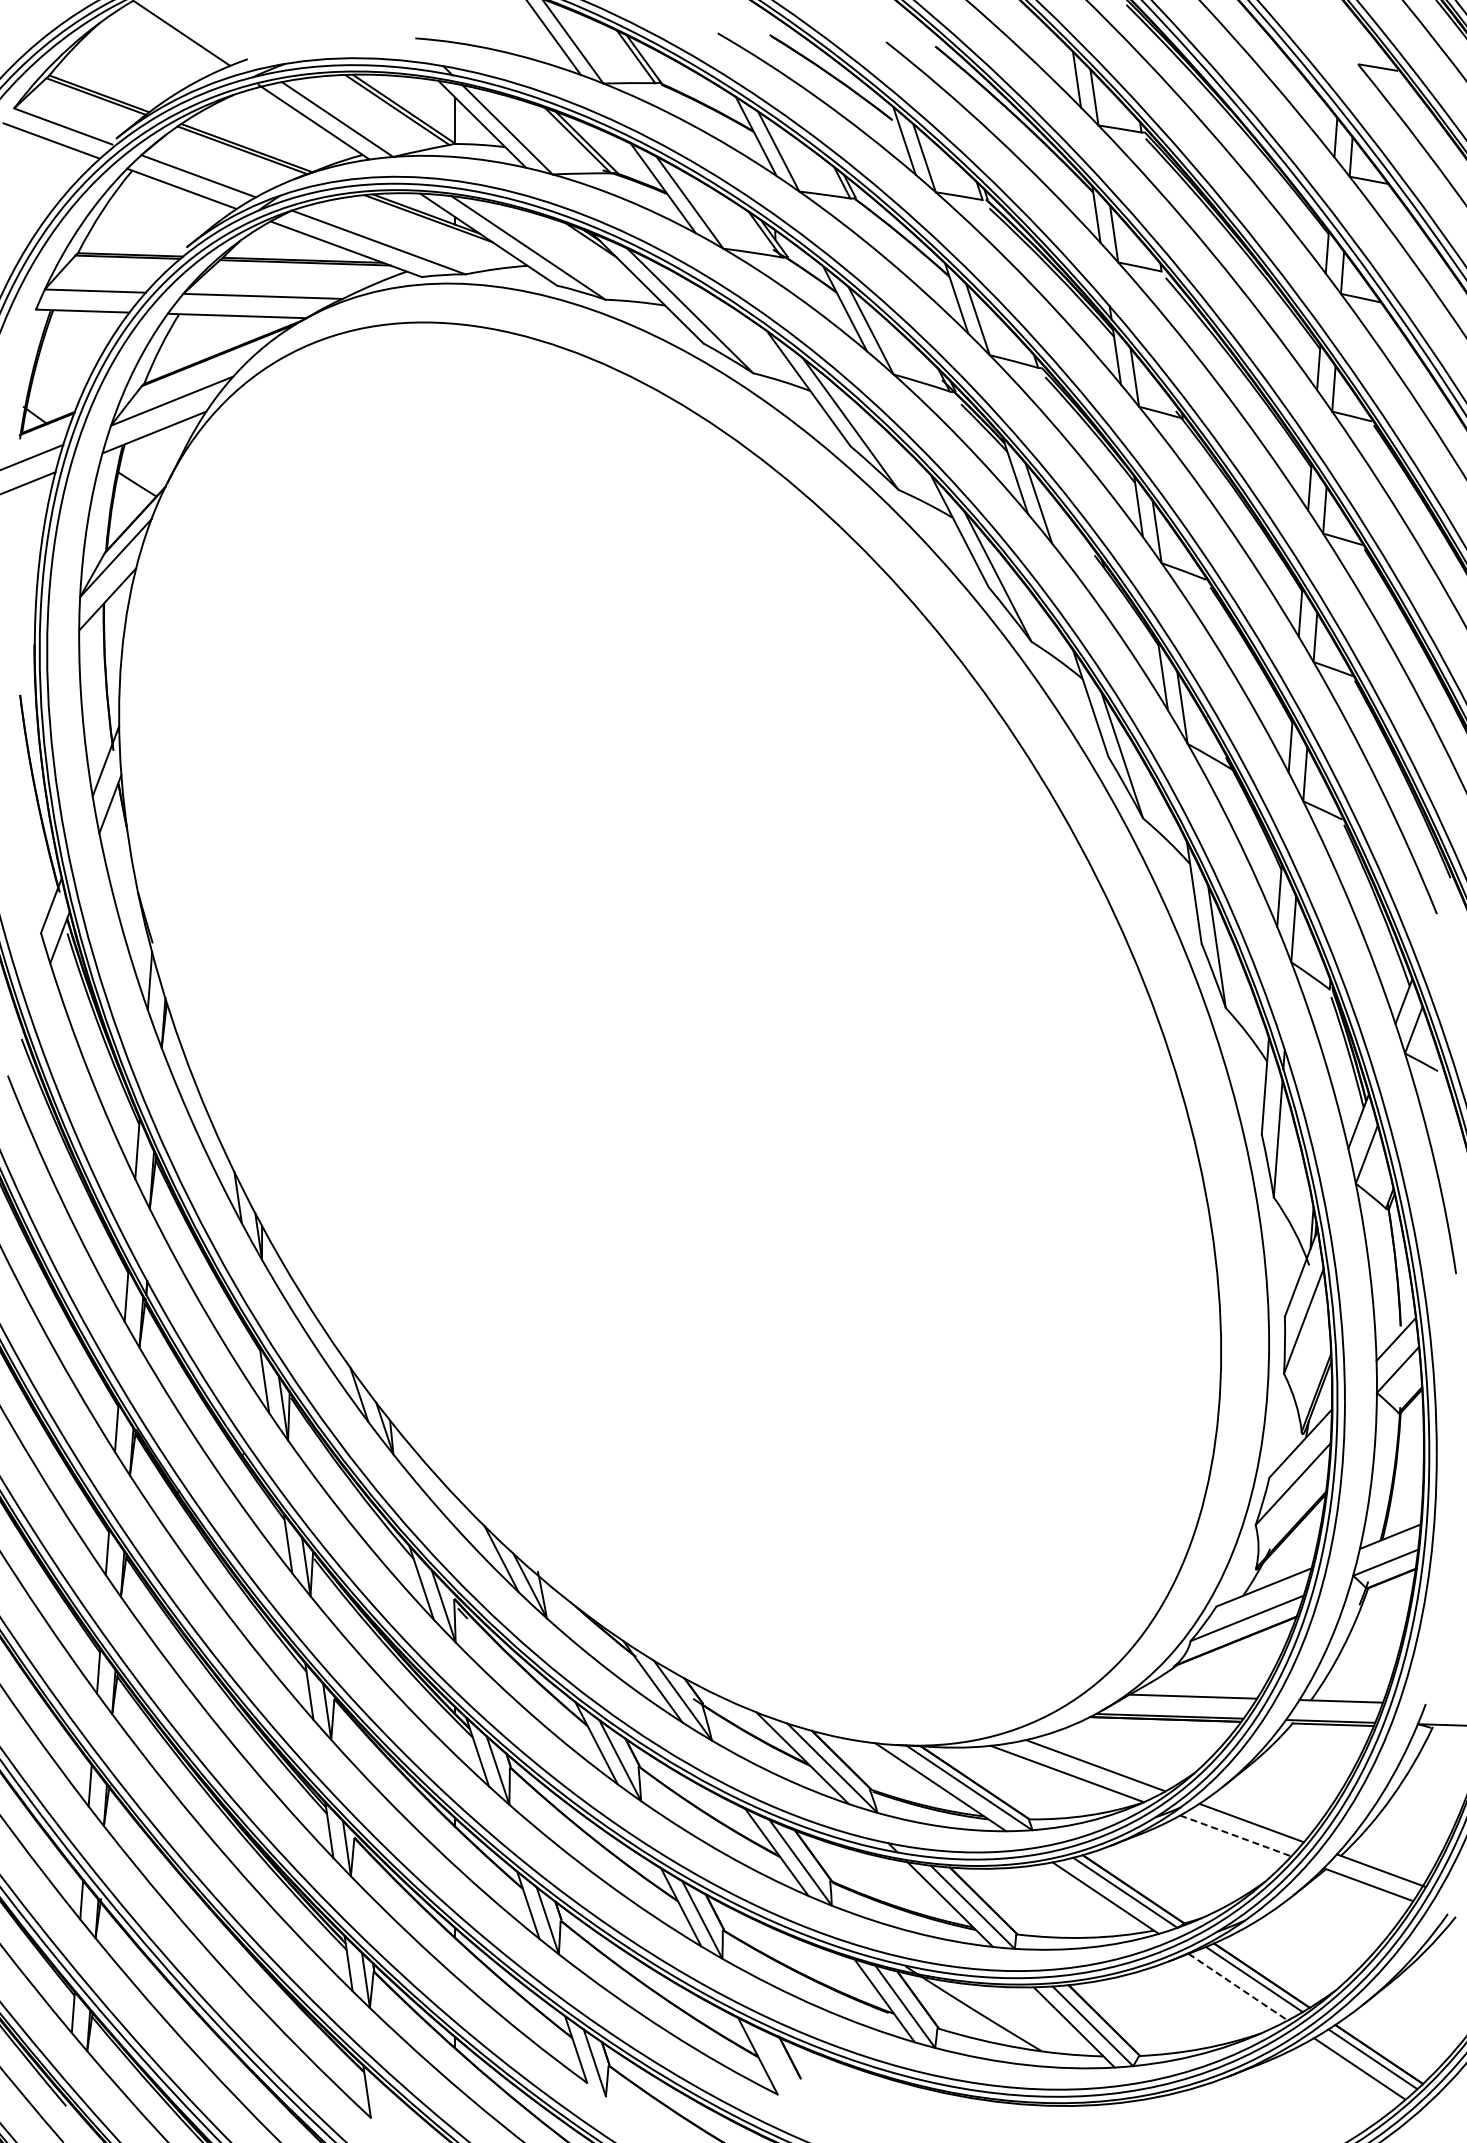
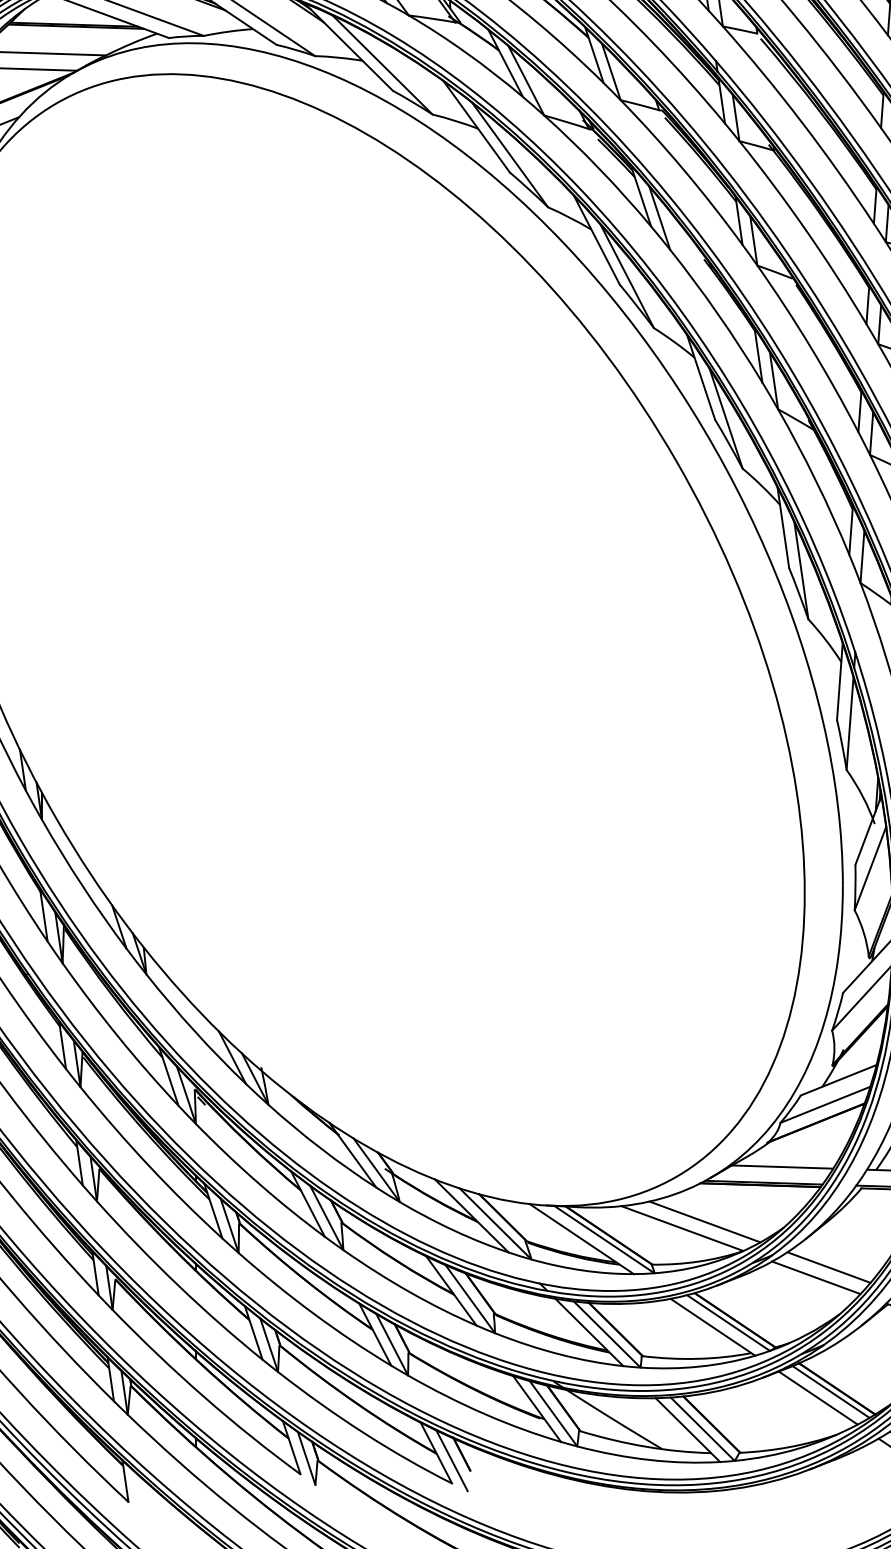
line: (1236, 1836) -> (816, 1278), dashed -> solid
line: (1238, 1987) -> (818, 1398), dashed -> solid
line: (777, 2065) -> (451, 1460), added

